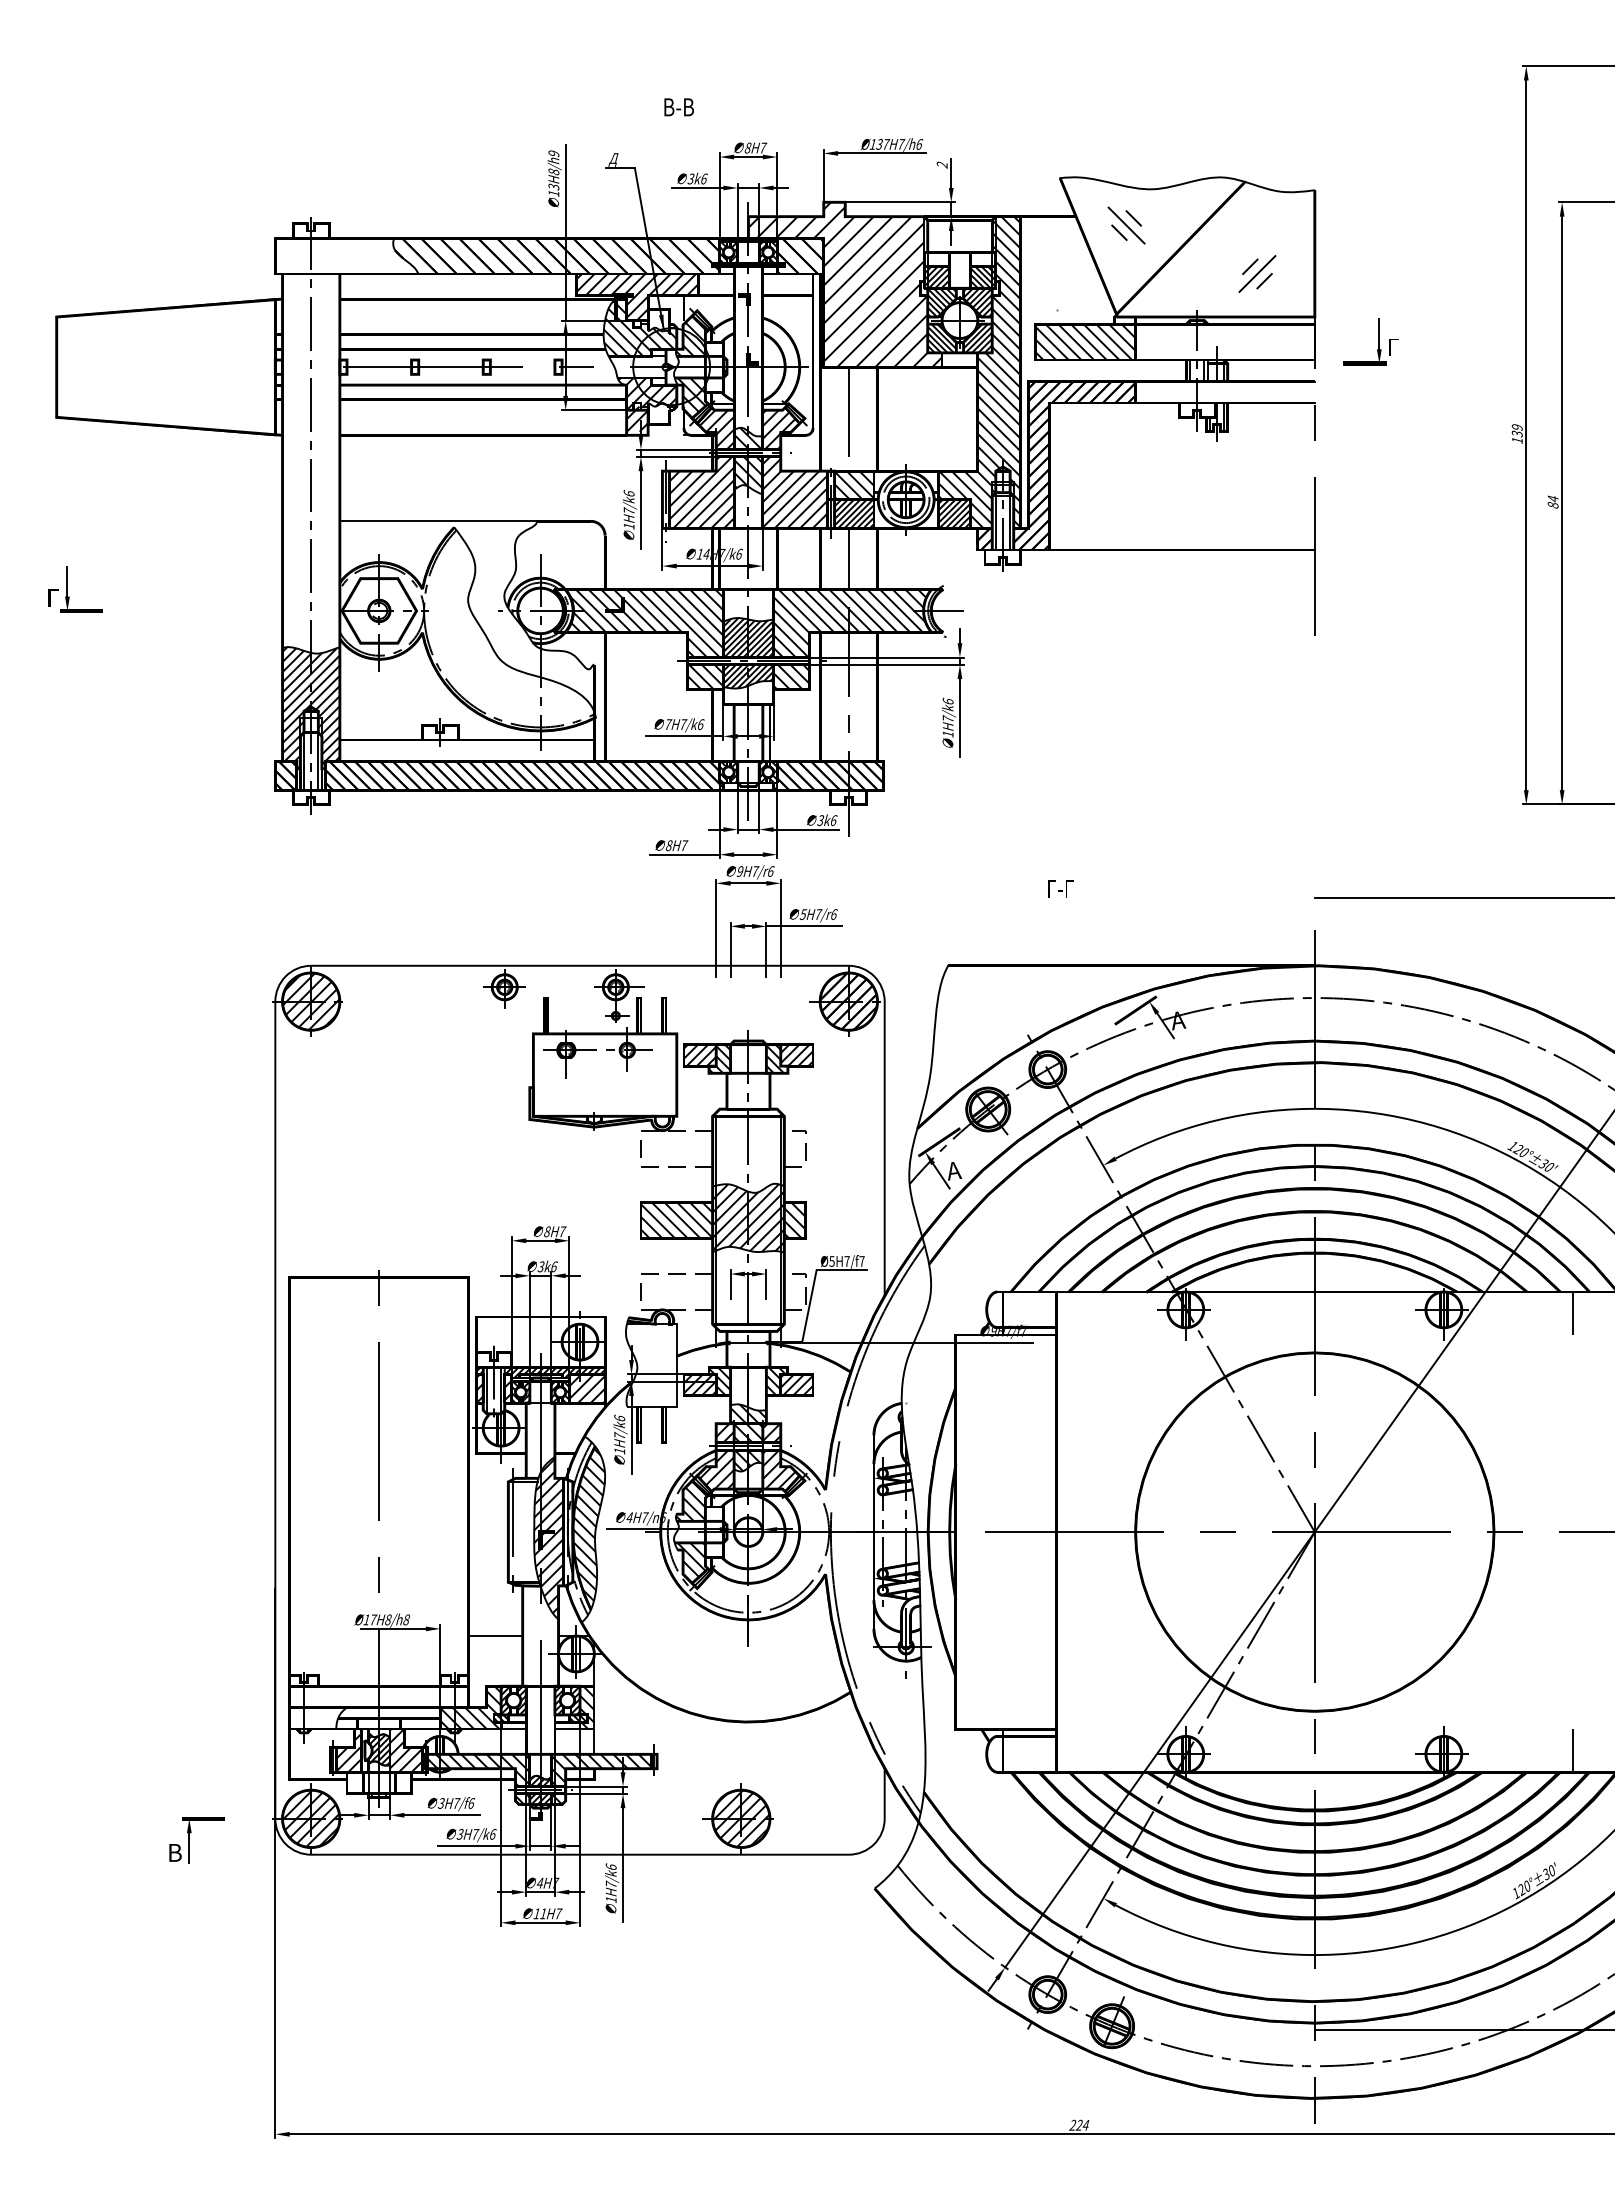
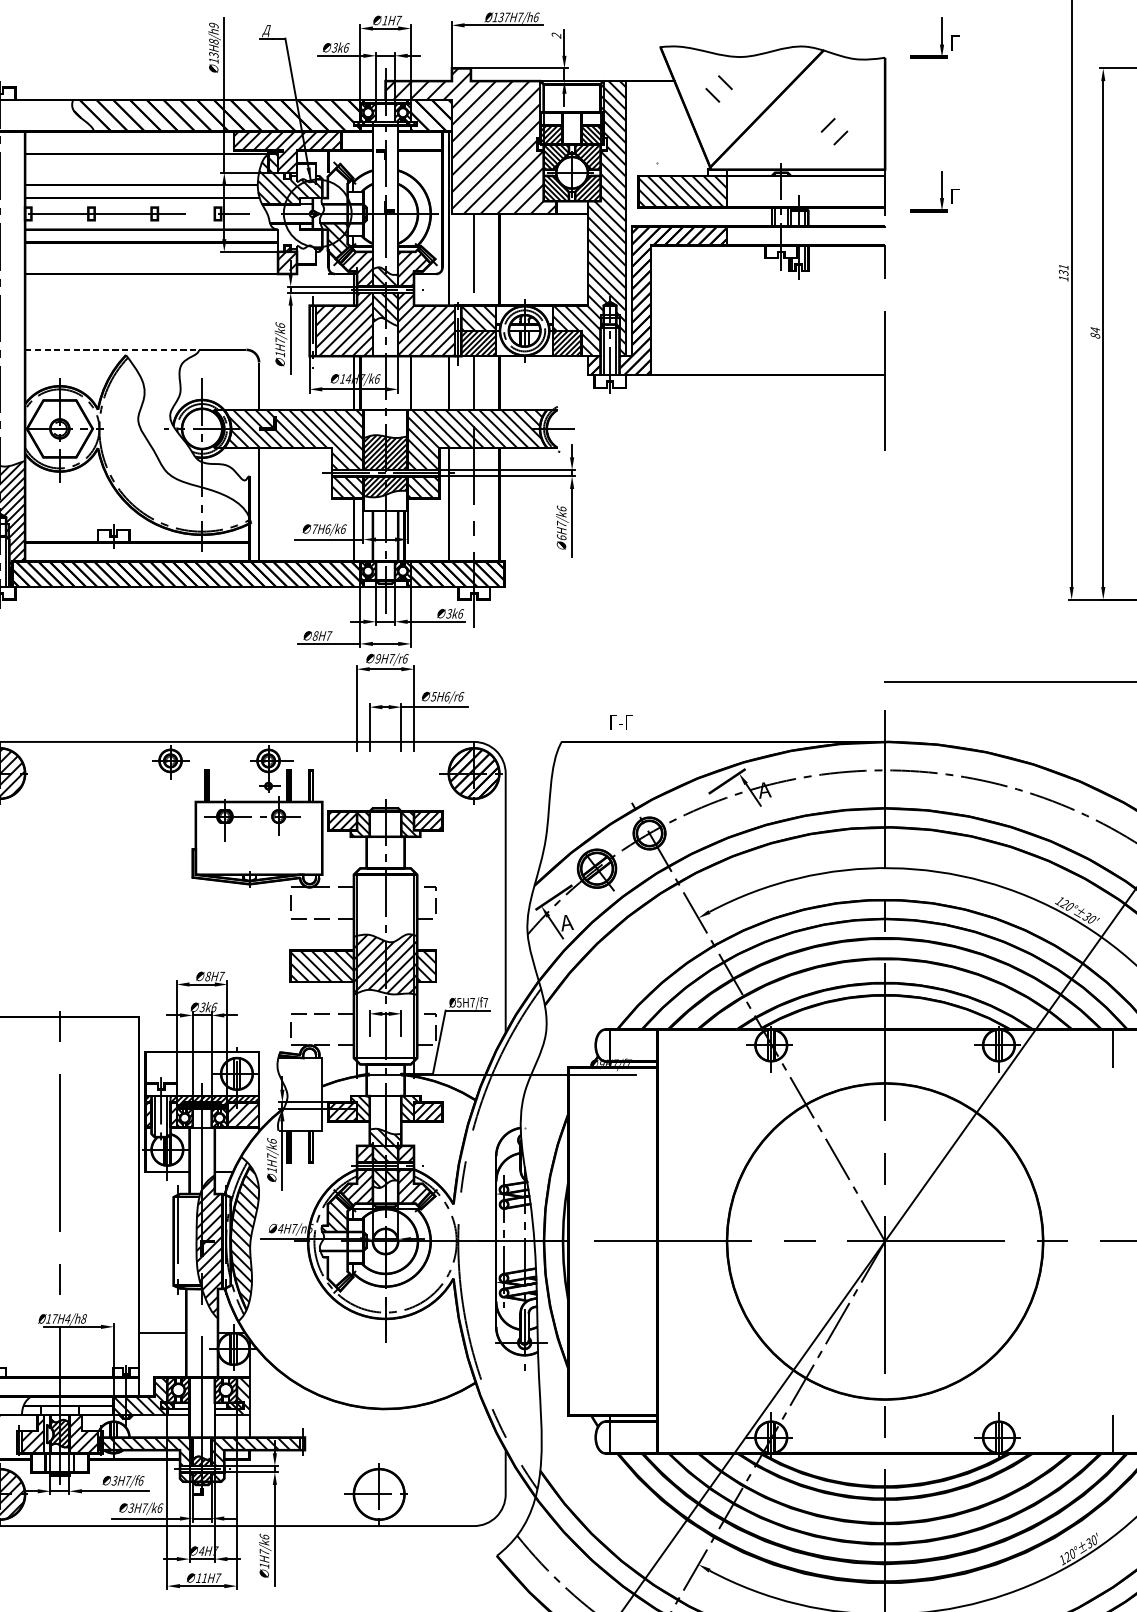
text: (747, 147) -> (384, 20), 8H7 -> 1H7
part: (1378, 167) -> (941, 37), added
line: (1126, 225) -> (719, 88), removed
line: (1257, 273) -> (834, 131), removed
hatch: (691, 336) -> (335, 186), removed
hatch: (647, 393) -> (296, 237), removed
text: (1516, 427) -> (1063, 267), 139 -> 131
line: (438, 521) -> (112, 350), solid -> dashed
text: (683, 724) -> (328, 529), 7H7/k6 -> 7H6/k6
text: (947, 733) -> (561, 537), 1H7/k6 -> 6H7/k6
text: (1060, 888) -> (621, 722), moved
text: (818, 914) -> (447, 696), 5H7/r6 -> 5H6/r6
hatch: (691, 1562) -> (335, 1268), removed
text: (388, 1619) -> (68, 1318), Ø17H8/h8 -> Ø17H4/h8
hatch: (740, 1818) -> (378, 1494), removed

